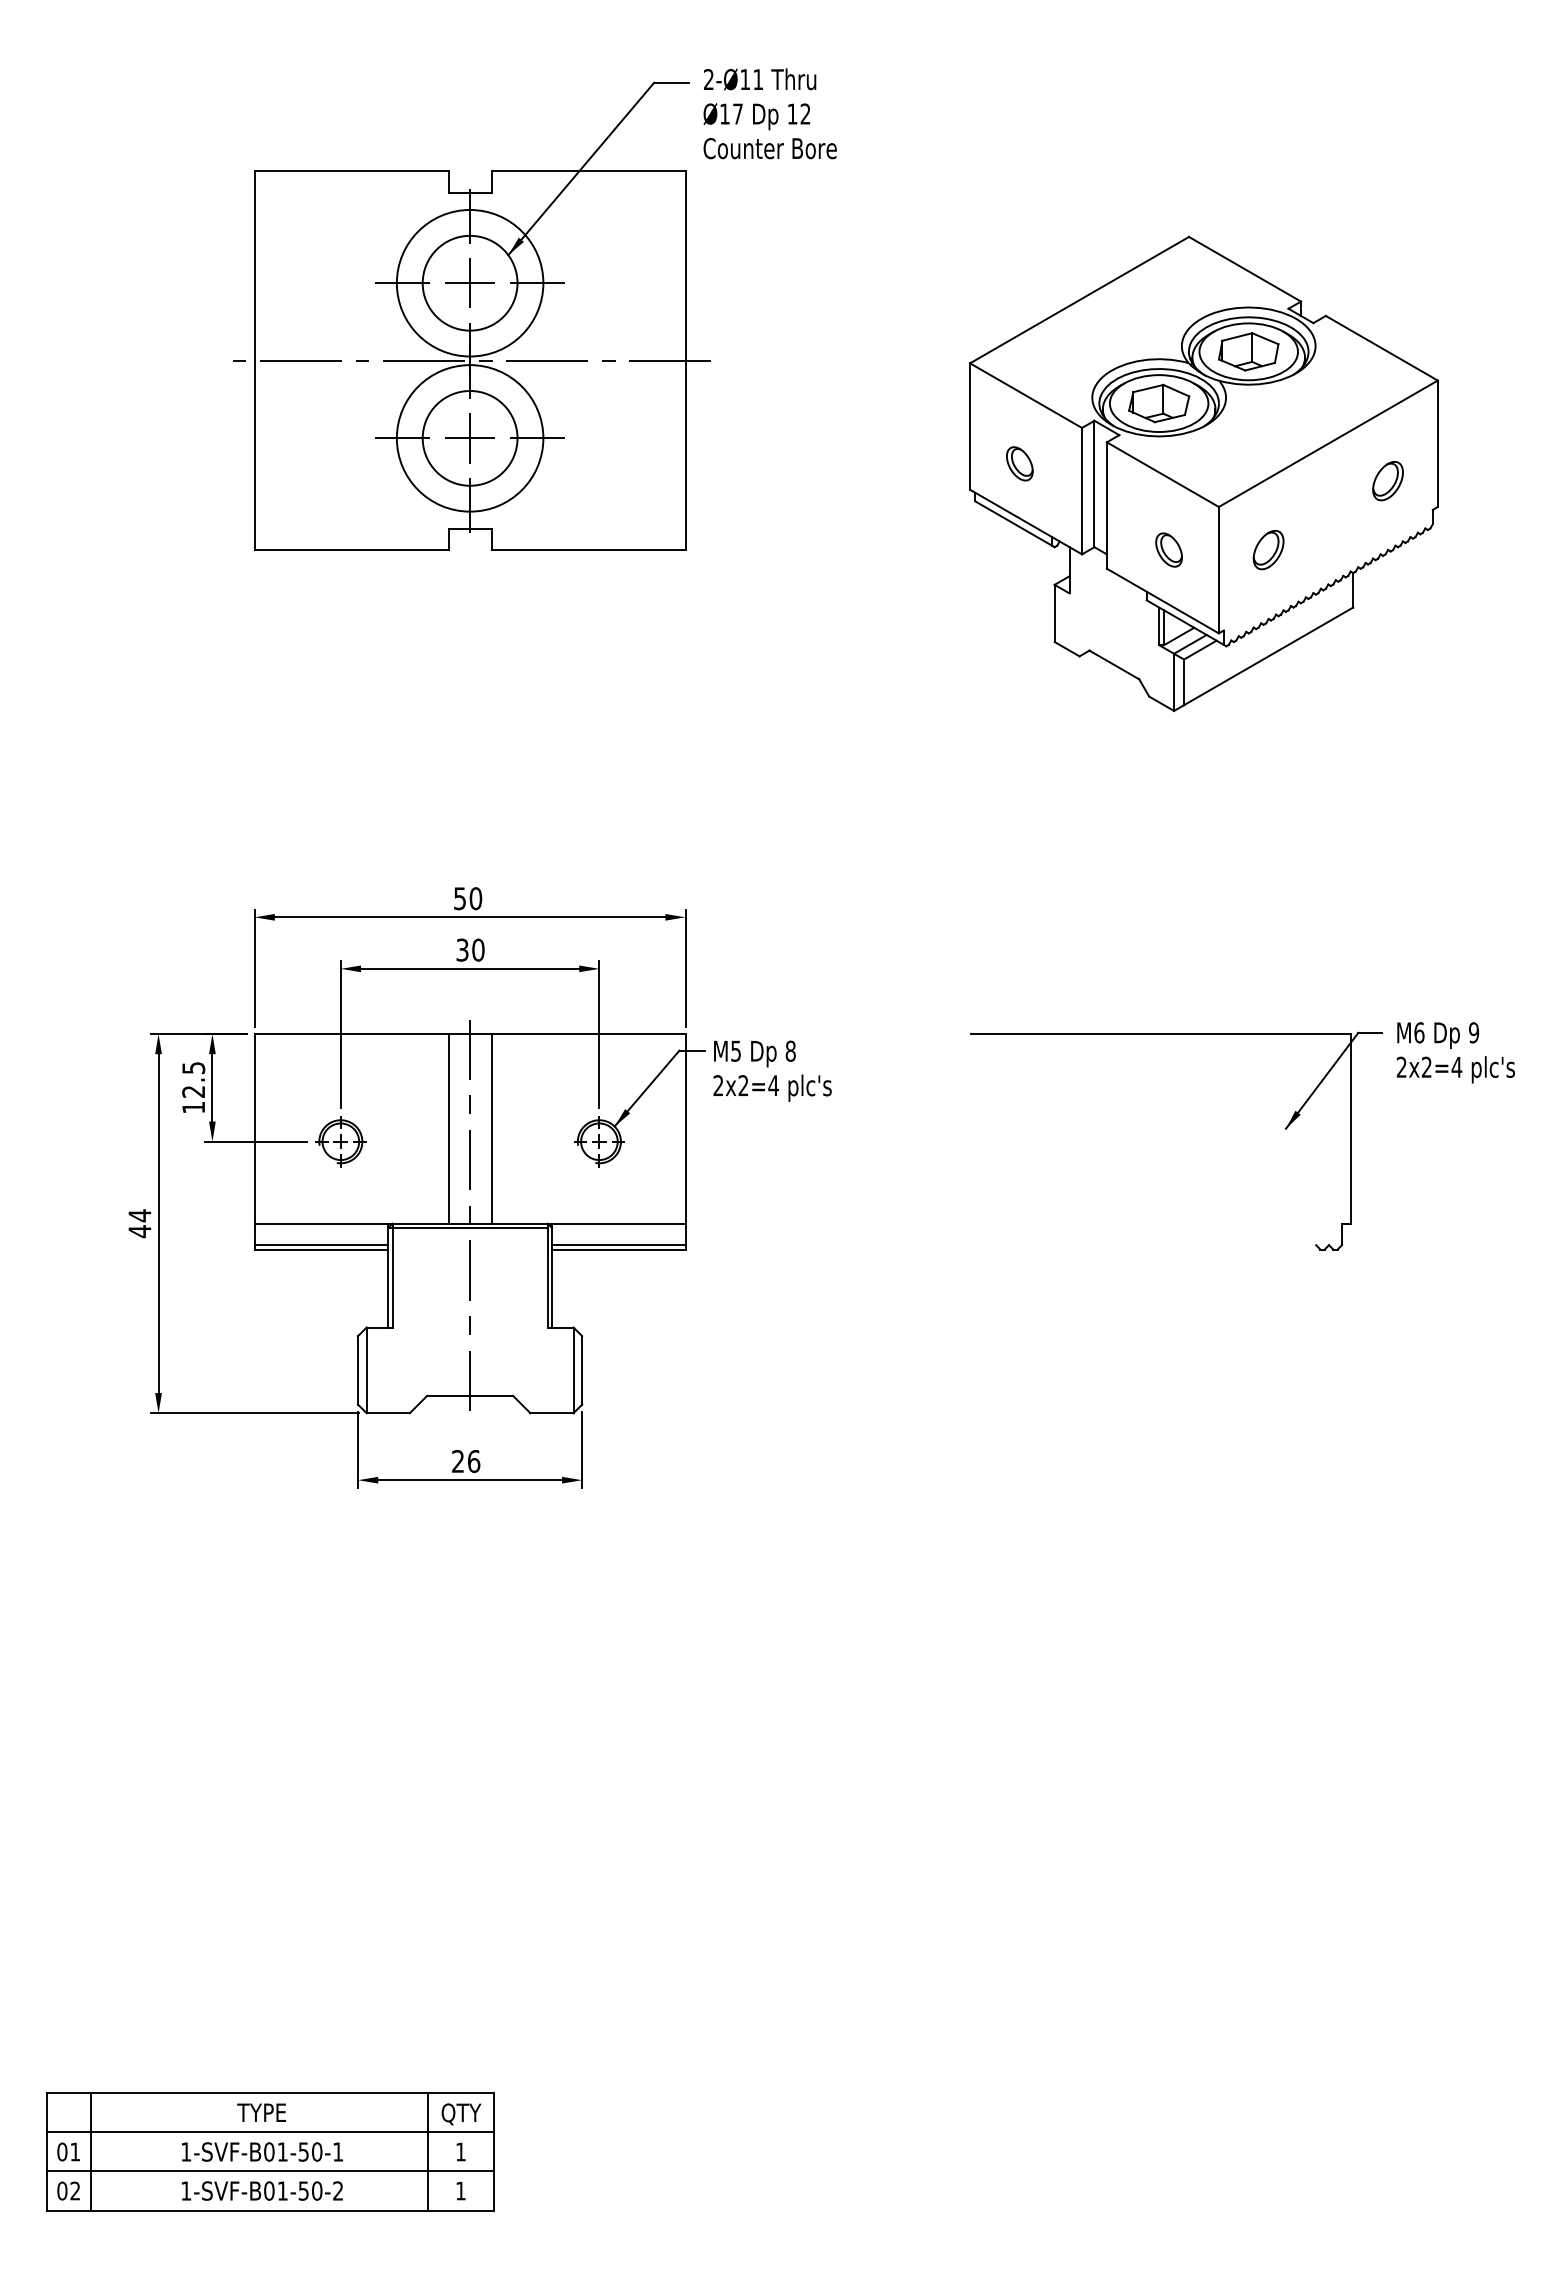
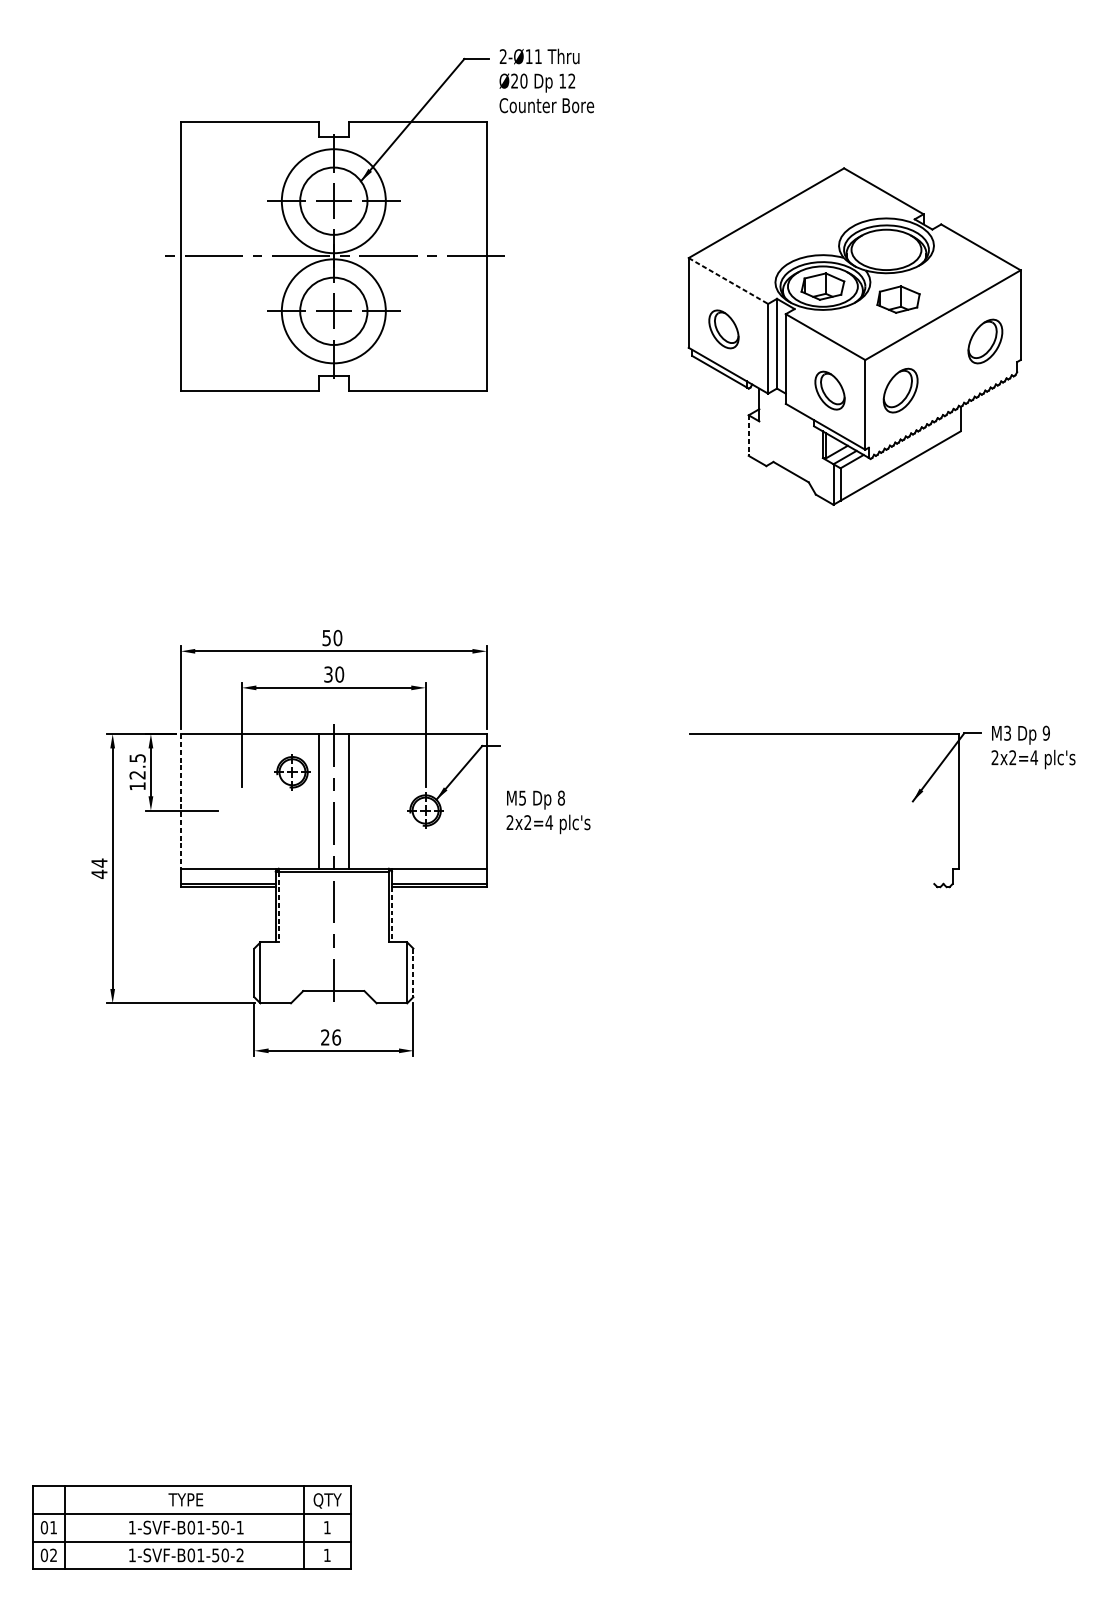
text: (731, 113) -> (519, 80), Ø17 -> Ø20
part: (1248, 351) -> (898, 299), moved
line: (1026, 395) -> (728, 280), solid -> dashed
part: (1019, 463) -> (723, 329), size x1.6
part: (1387, 481) -> (984, 341), size x1.6
part: (1168, 549) -> (829, 390), size x1.6
part: (1268, 549) -> (900, 390), size x1.6
line: (1054, 613) -> (748, 435), solid -> dashed
text: (1419, 1032) -> (1007, 733), M6 -> M3
text: (772, 1070) -> (548, 811), moved
line: (254, 1128) -> (180, 801), solid -> dashed
part: (340, 1141) -> (292, 772), moved
line: (392, 1277) -> (278, 906), solid -> dashed
line: (552, 1288) -> (392, 914), solid -> dashed
line: (582, 1370) -> (413, 972), solid -> dashed

